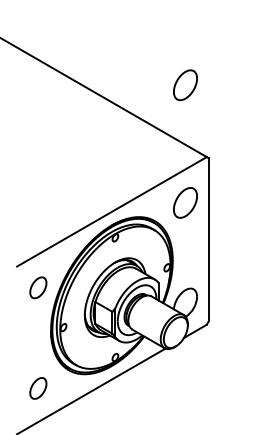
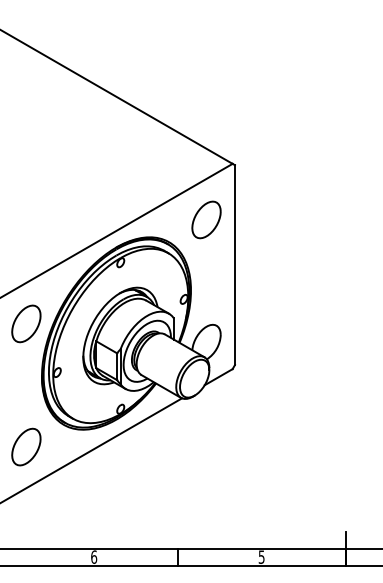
part: (185, 84) -> (206, 75), removed
part: (38, 287) -> (26, 323), size x1.43
part: (38, 387) -> (26, 446), size x1.43

